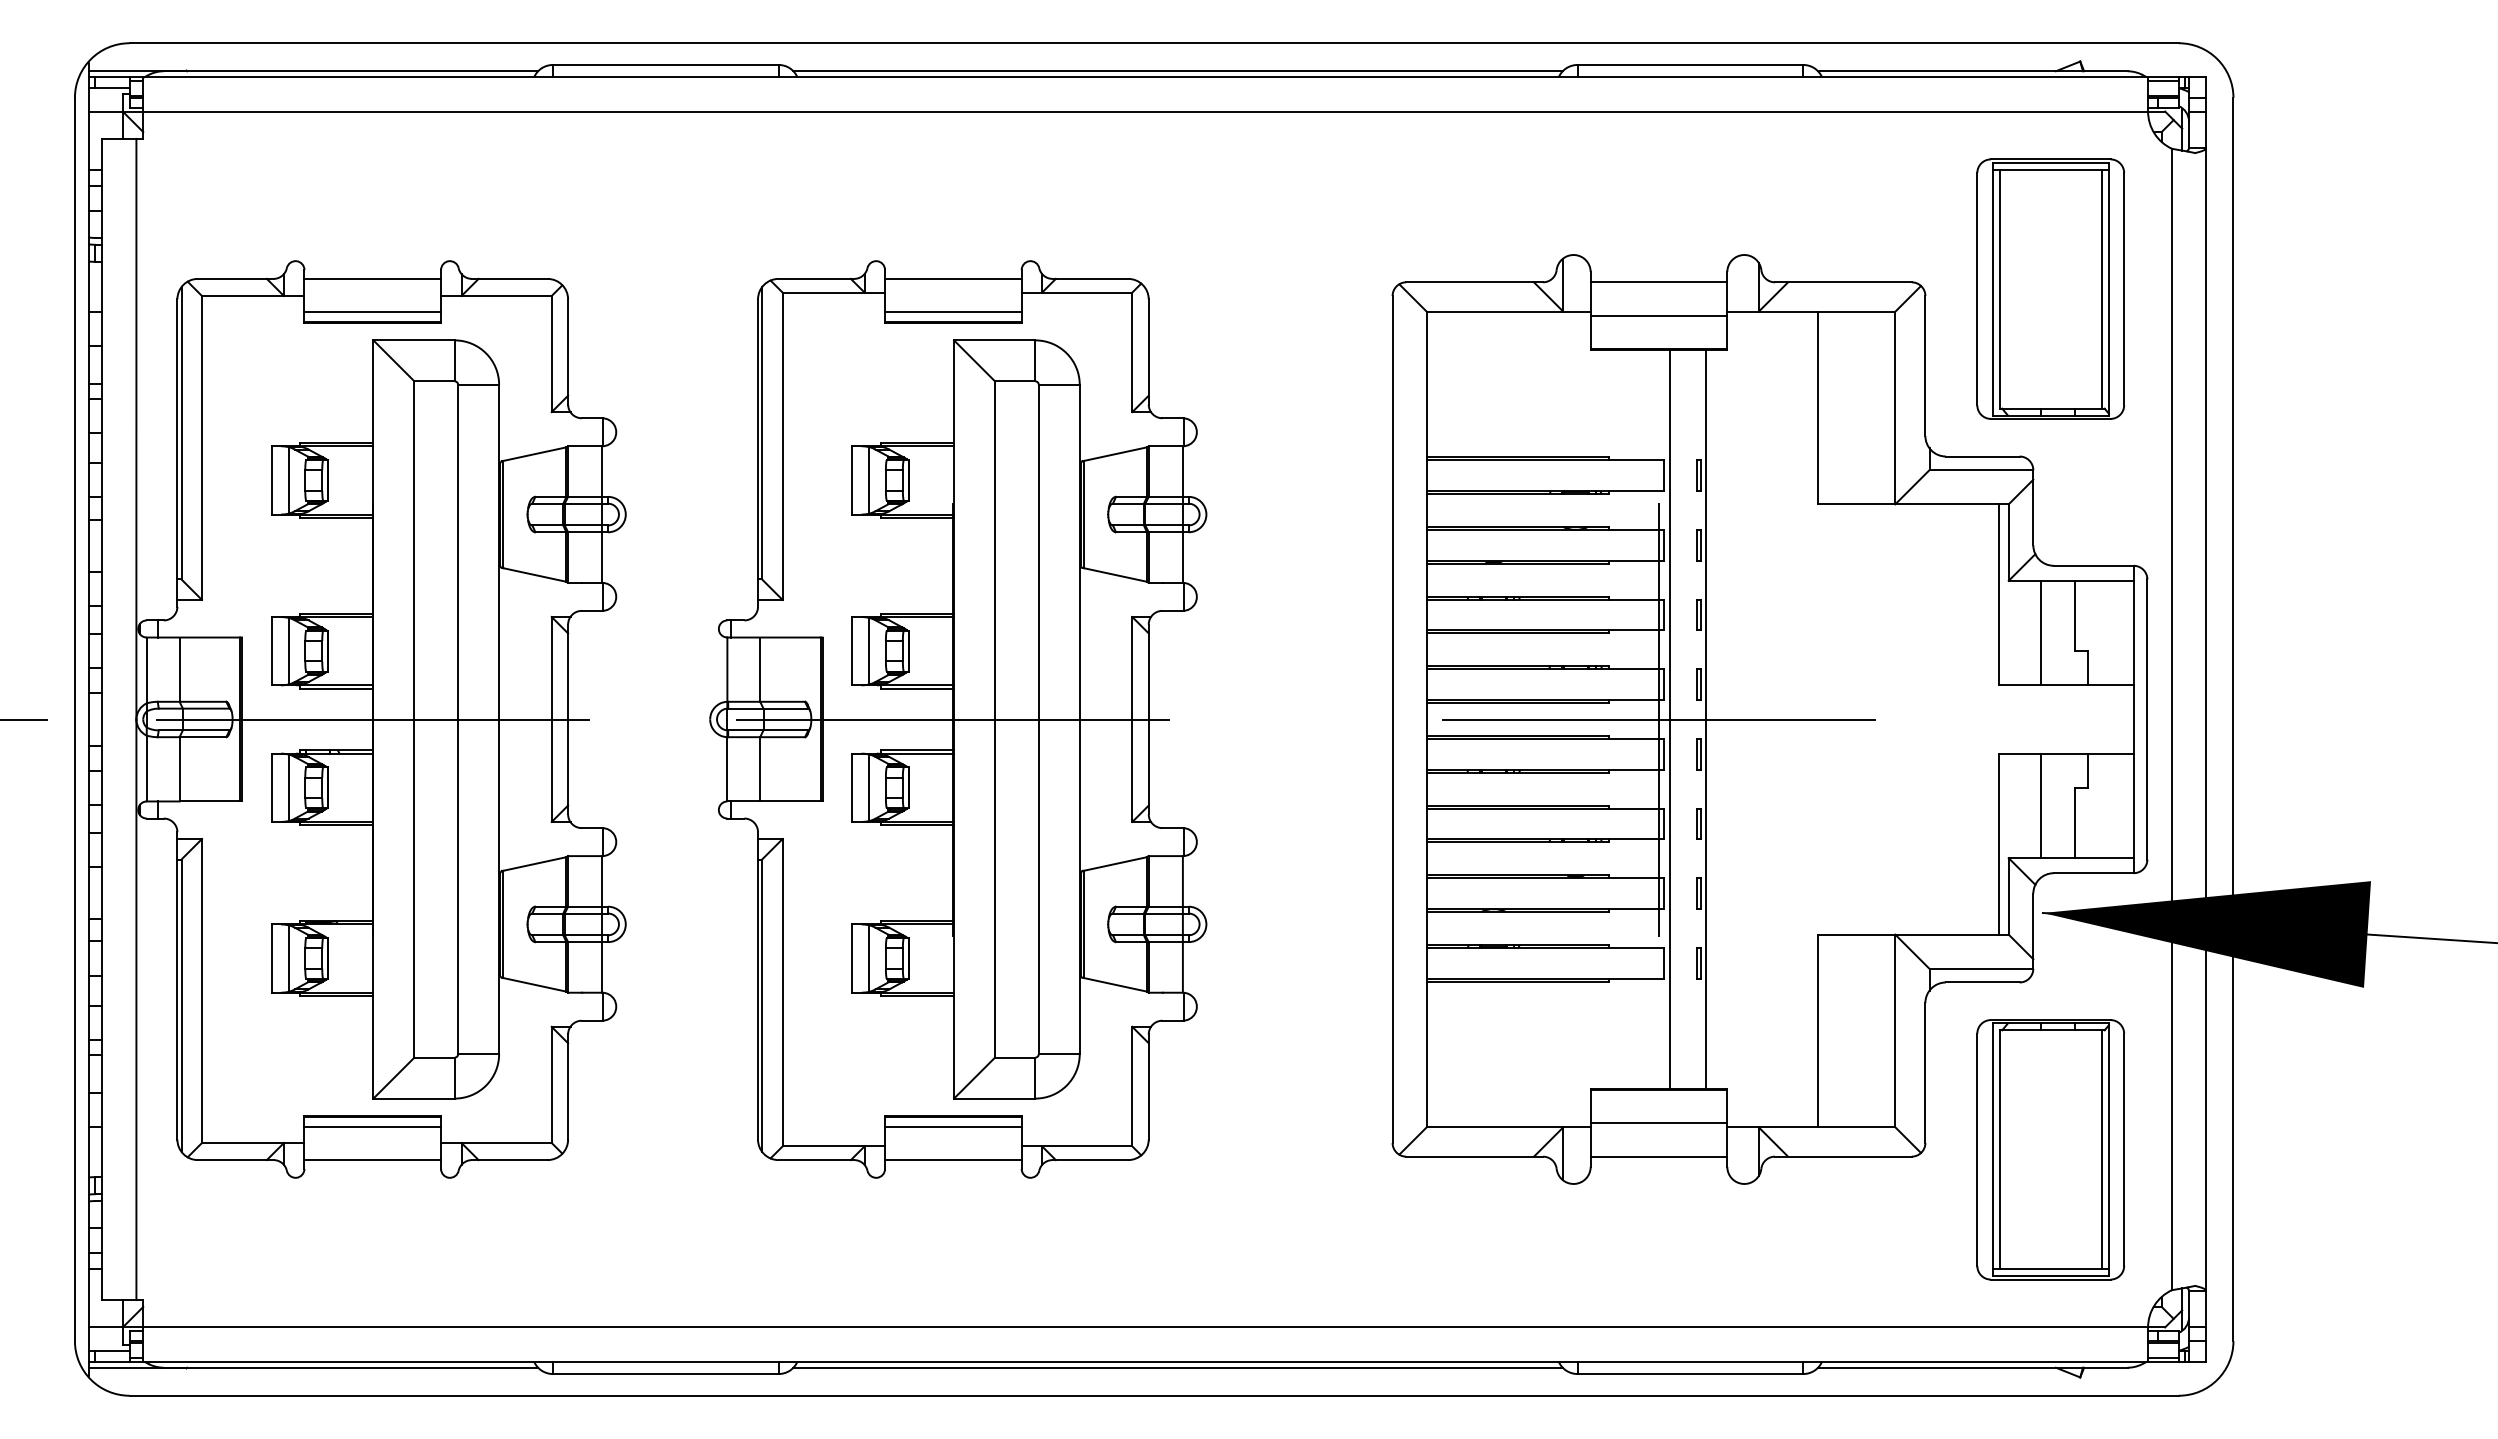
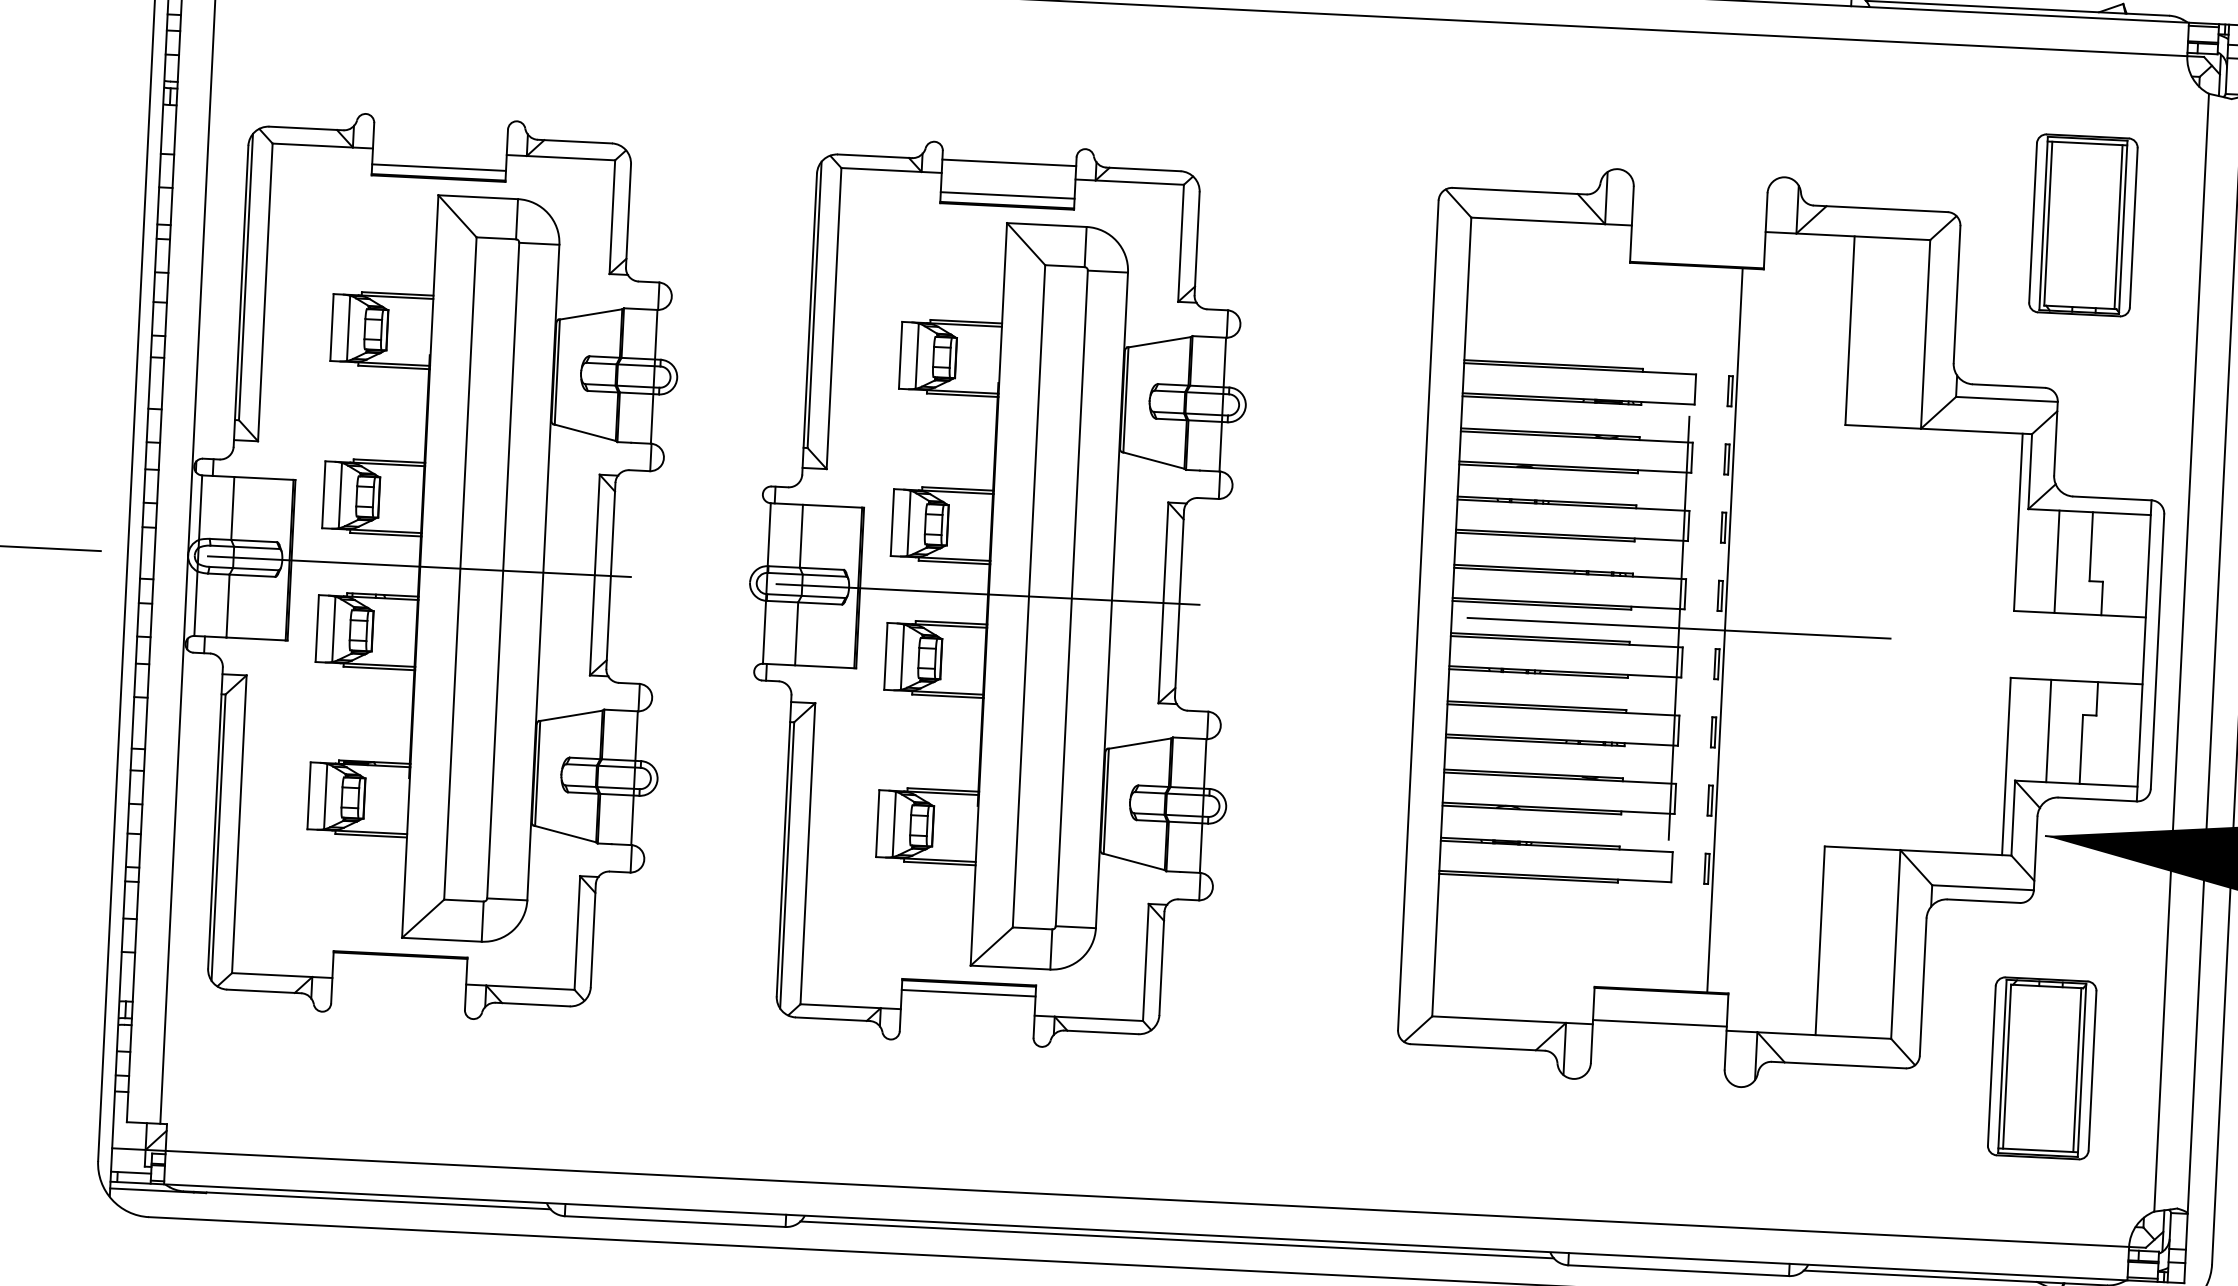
line: (372, 278) -> (440, 134), removed
line: (1658, 282) -> (1699, 200), removed
part: (2050, 288) -> (2083, 224), size x0.7
line: (1658, 315) -> (1698, 232), removed
line: (1670, 719) -> (1690, 628), removed
line: (372, 1126) -> (399, 965), removed
part: (2050, 1149) -> (2042, 1068), size x0.7
line: (1658, 1156) -> (1657, 1056), removed
line: (372, 1160) -> (398, 998), removed
line: (953, 1160) -> (967, 1026), removed

